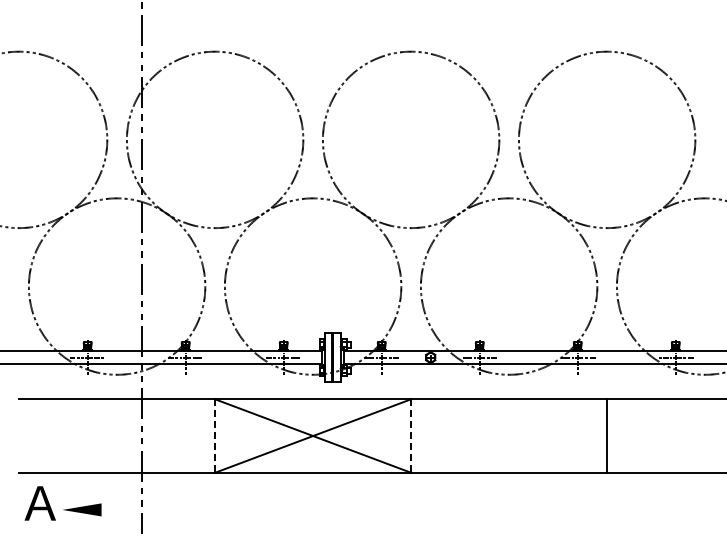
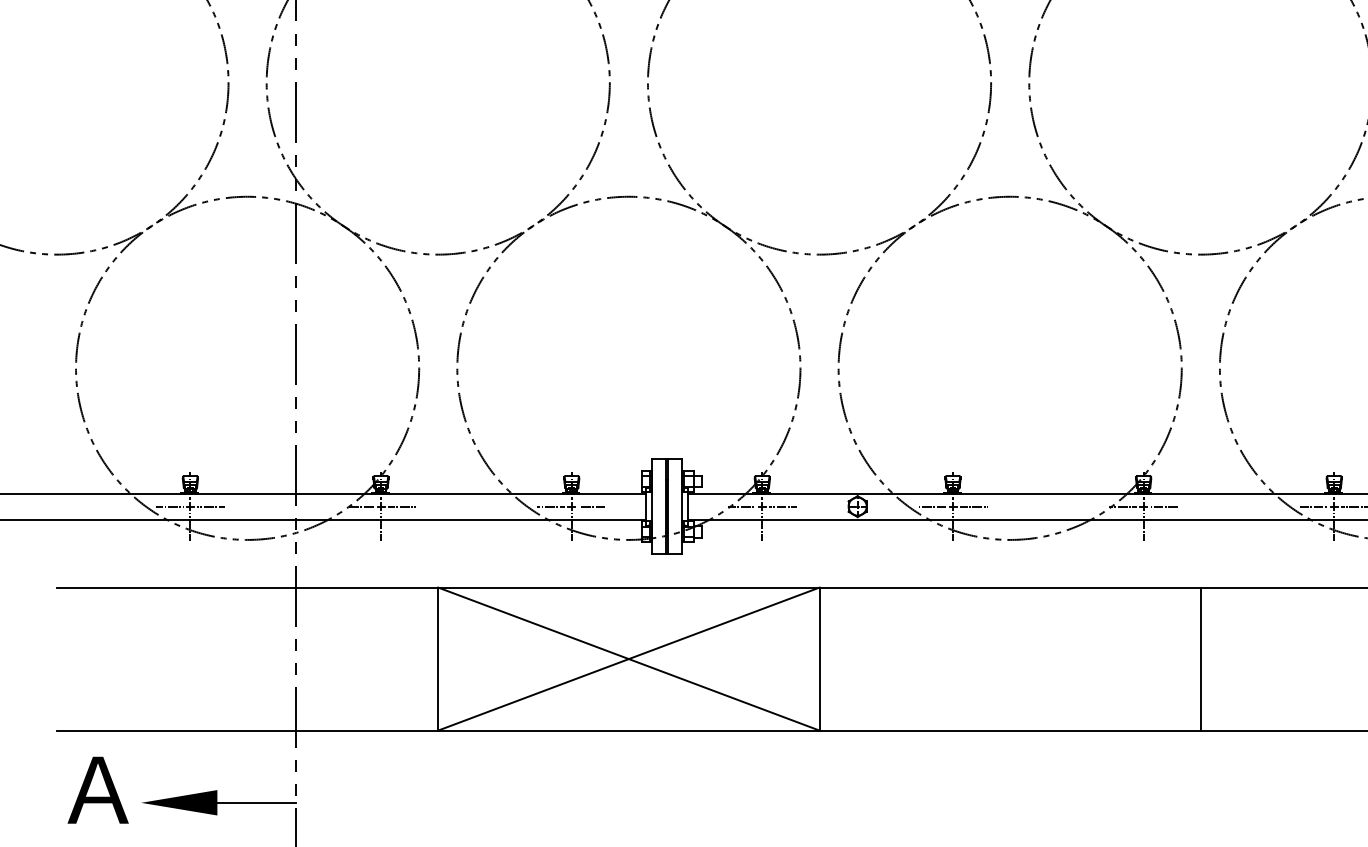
line: (215, 436) -> (438, 659), dashed -> solid
line: (411, 436) -> (820, 659), dashed -> solid
line: (121, 509) -> (256, 801), added

